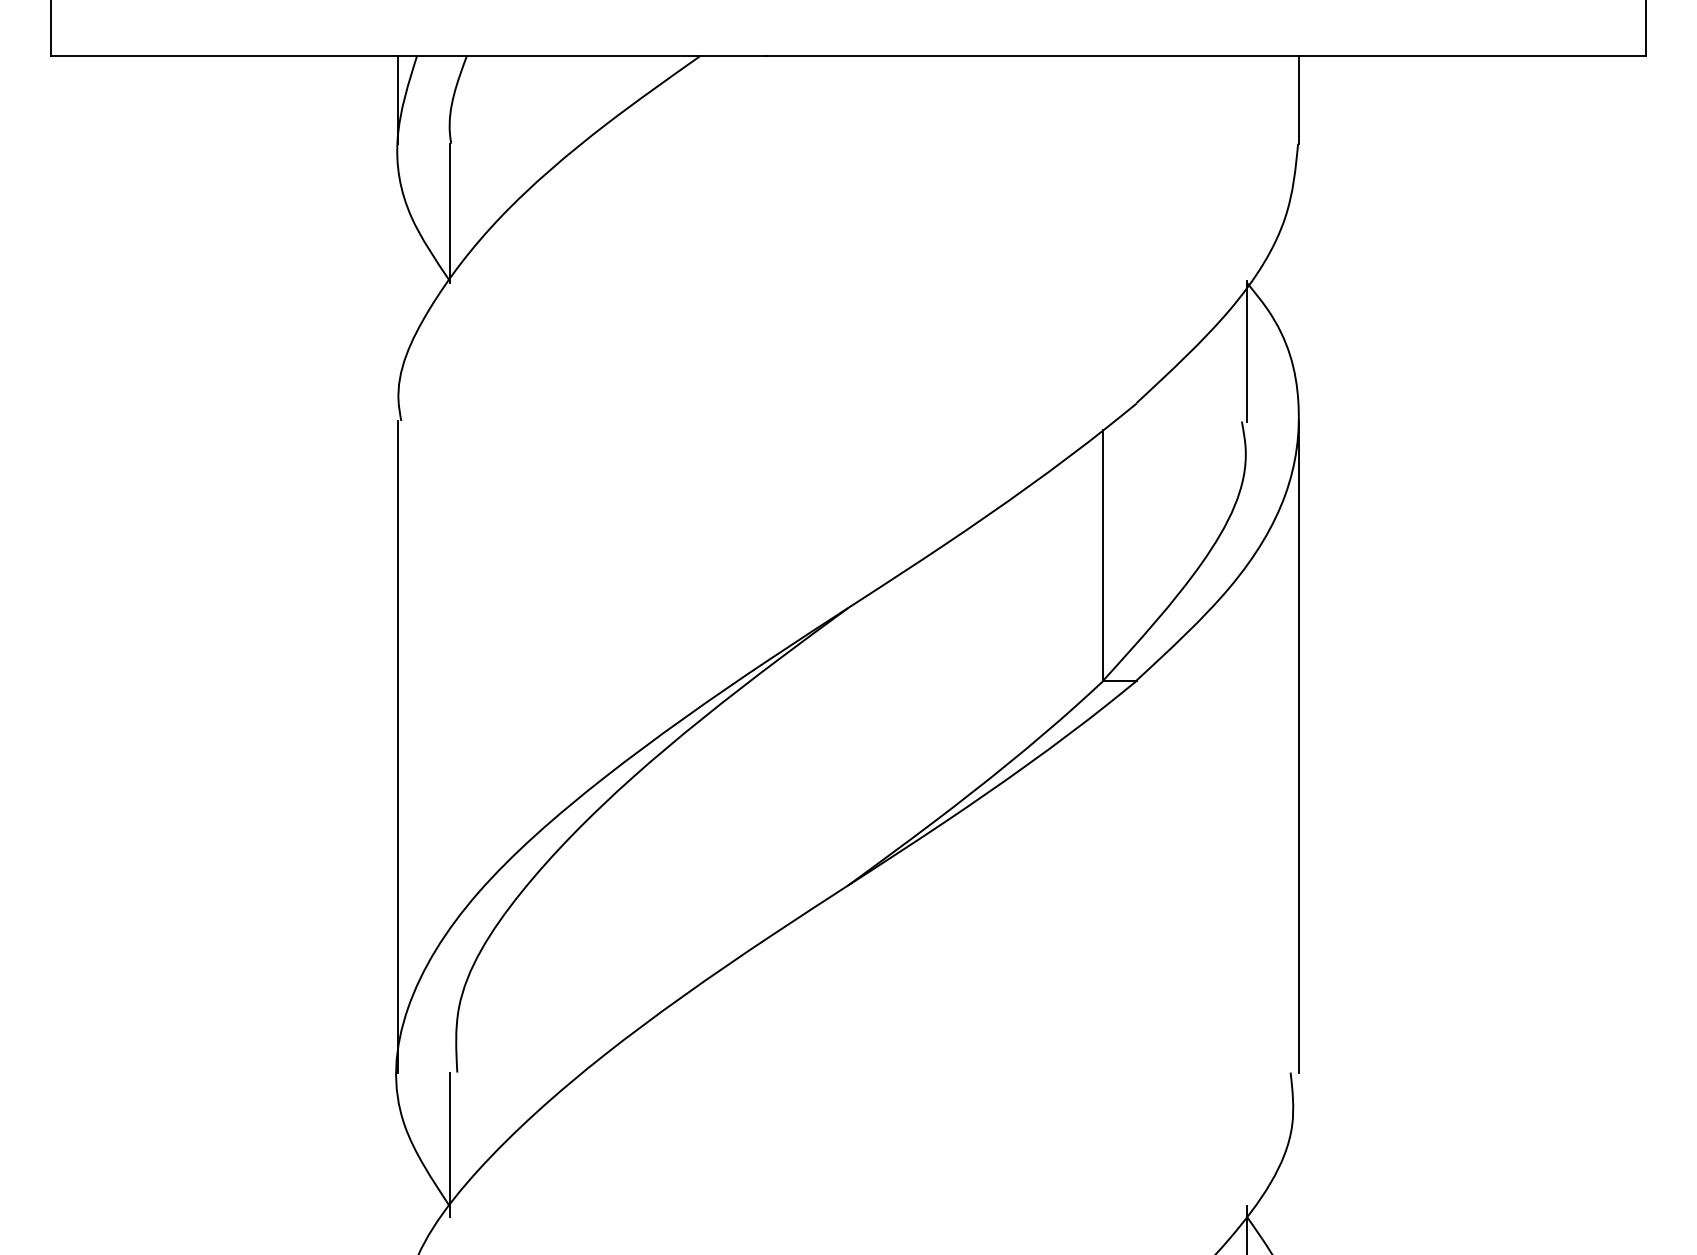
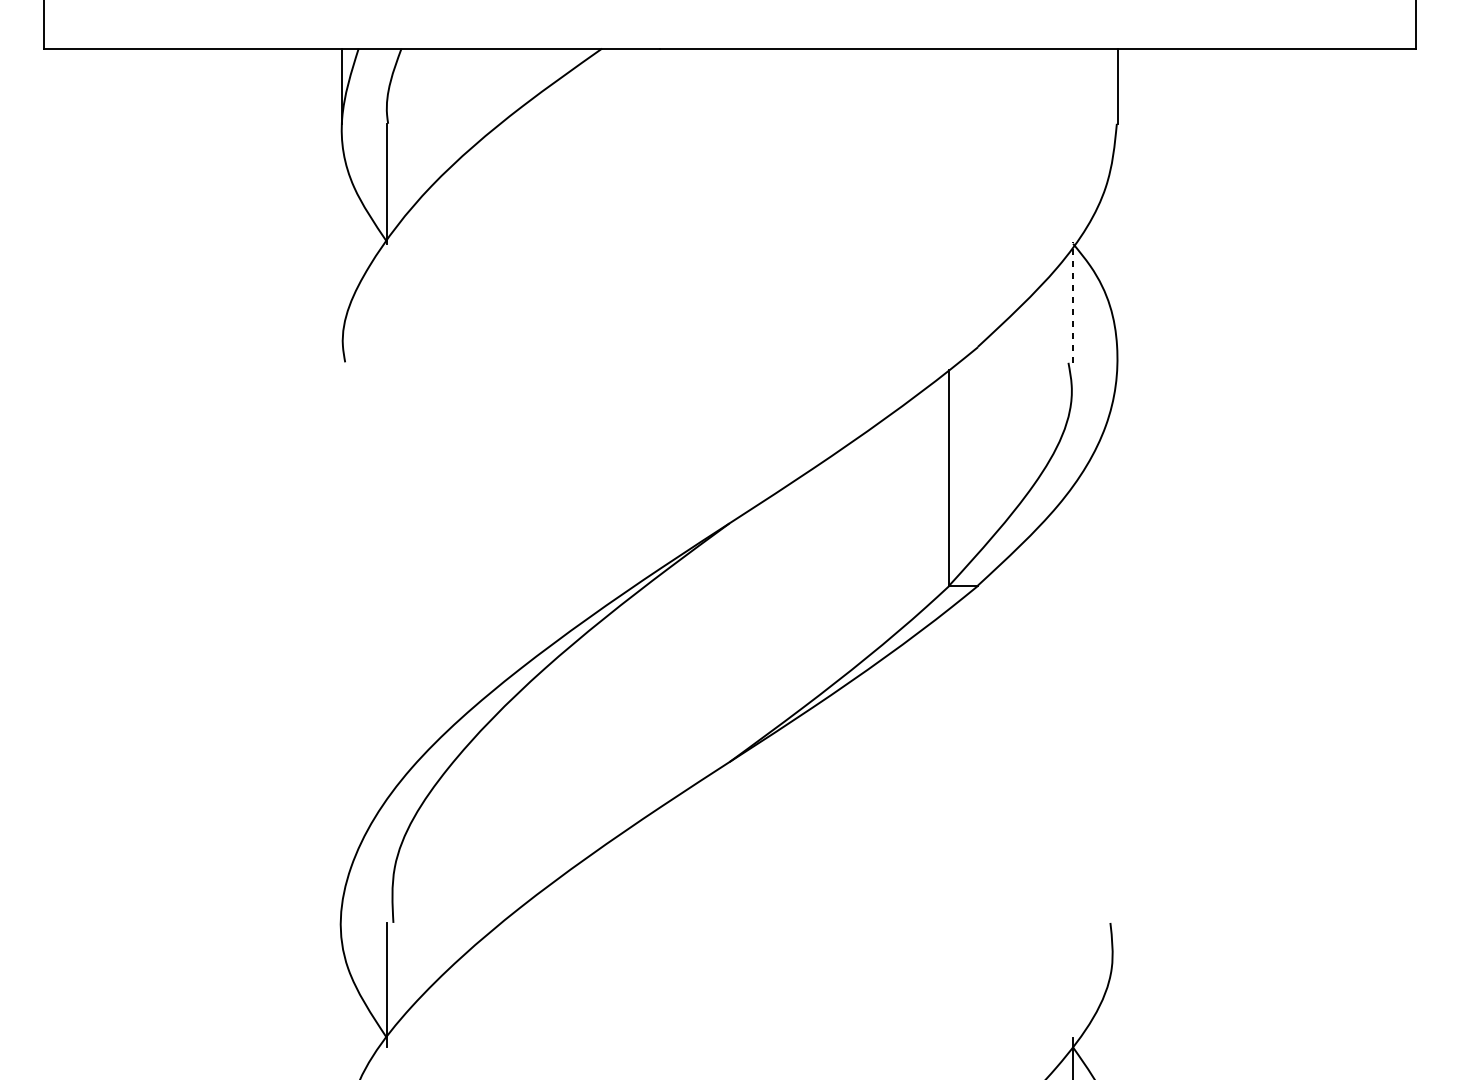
line: (1247, 350) -> (1073, 301), solid -> dashed
line: (397, 746) -> (341, 642), removed
line: (1299, 746) -> (1118, 642), removed

